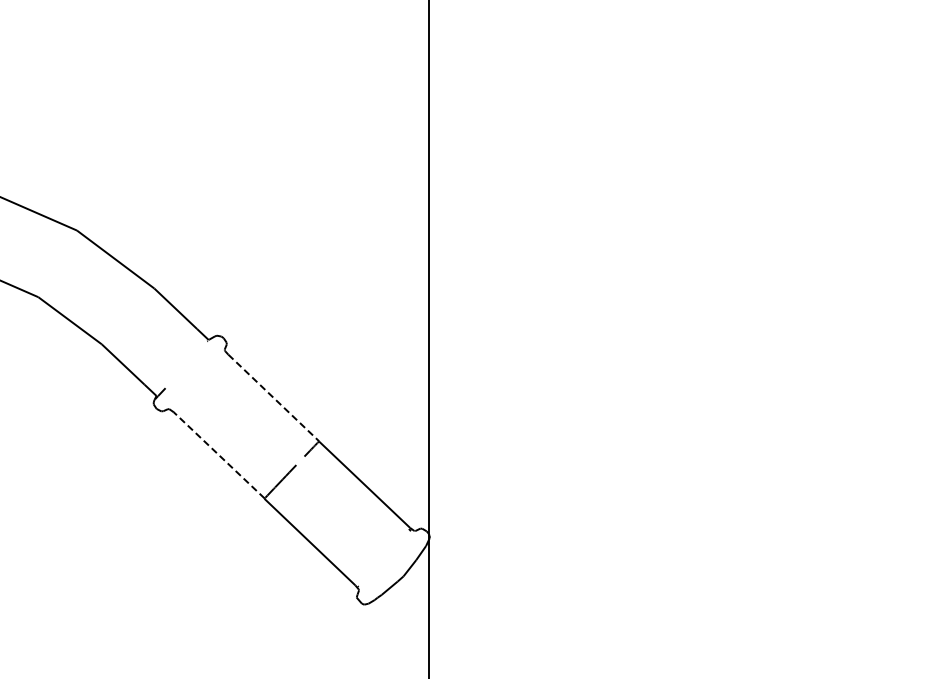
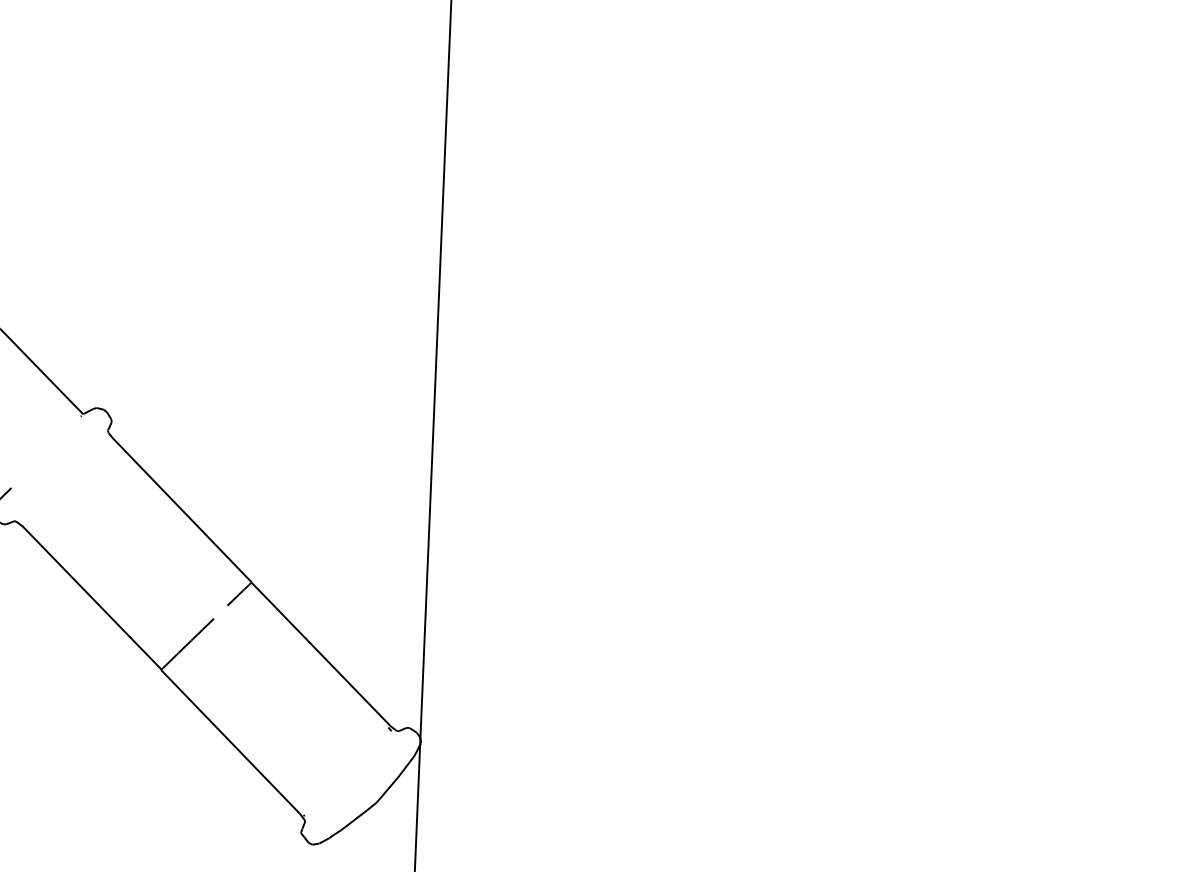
line: (273, 397) -> (182, 509), dashed -> solid
line: (219, 455) -> (92, 598), dashed -> solid

